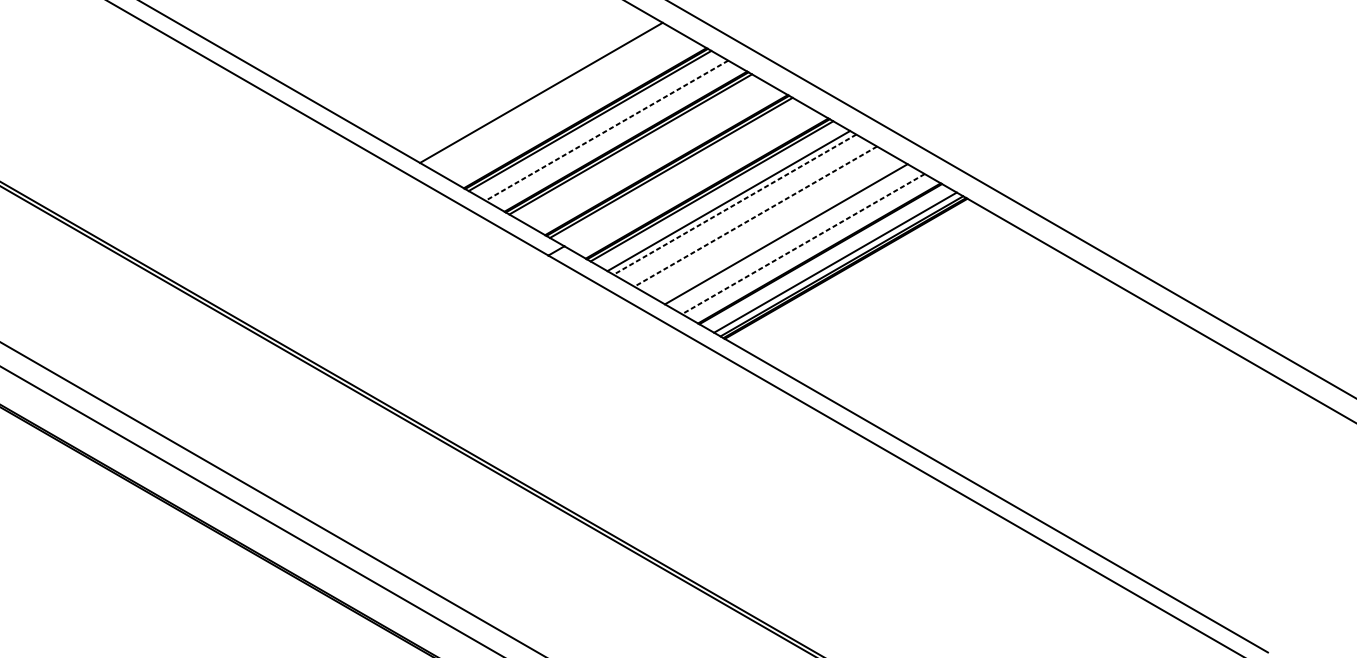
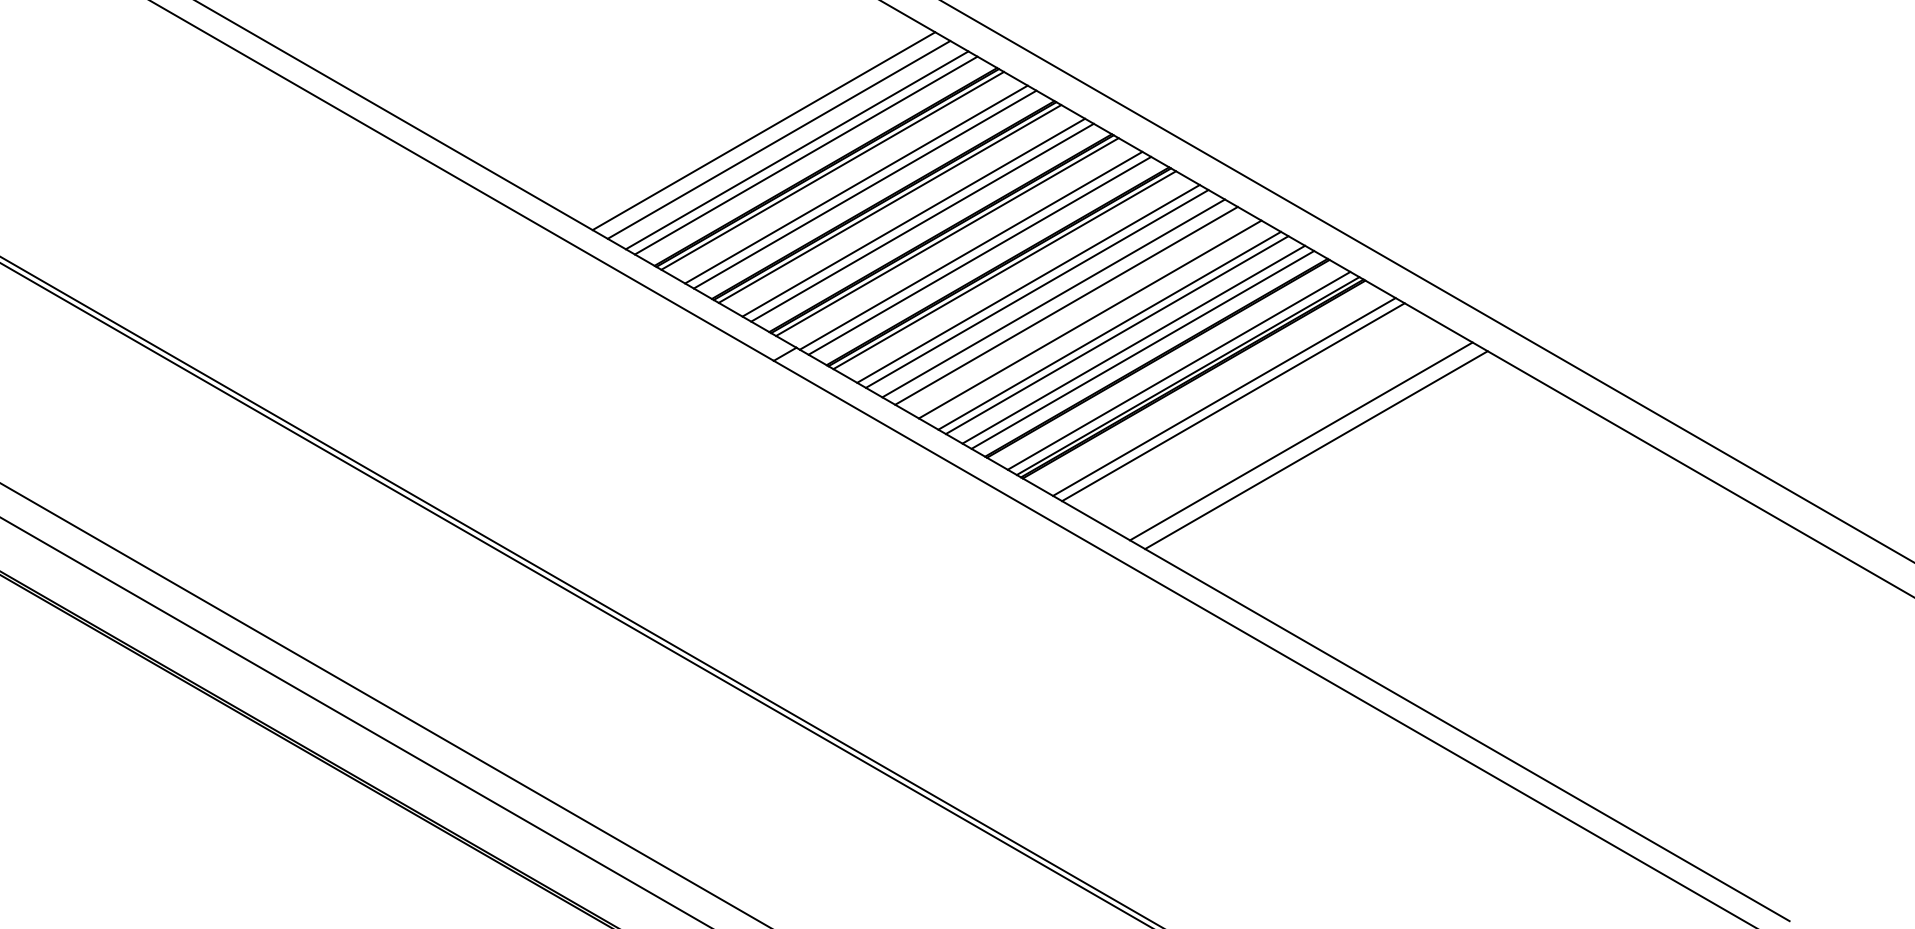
line: (551, 98) -> (778, 139), added
line: (564, 106) -> (796, 150), added
line: (570, 110) -> (805, 155), added
line: (606, 130) -> (856, 184), dashed -> solid
line: (612, 134) -> (864, 189), added
line: (647, 154) -> (913, 217), added
line: (653, 157) -> (922, 222), added
line: (687, 177) -> (970, 250), added
line: (694, 180) -> (979, 255), added
line: (735, 204) -> (1037, 288), dashed -> solid
line: (746, 211) -> (1053, 298), added
line: (755, 216) -> (1066, 305), dashed -> solid
line: (772, 226) -> (1089, 319), added
line: (791, 237) -> (1116, 335), added
line: (803, 243) -> (1133, 344), dashed -> solid
line: (809, 247) -> (1142, 349), added
line: (867, 280) -> (1224, 396), added
line: (874, 285) -> (1233, 402), added
line: (922, 312) -> (1301, 441), added
line: (932, 319) -> (1316, 450), added

